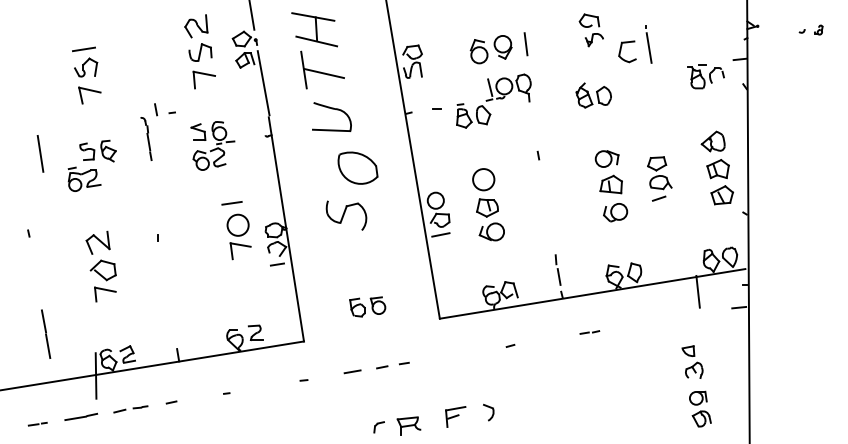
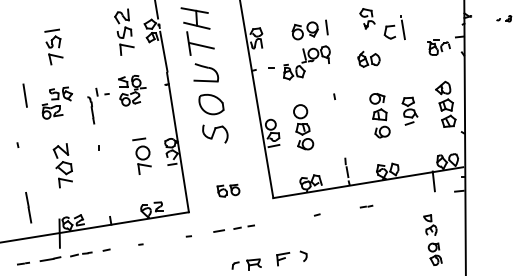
part: (158, 131) -> (98, 105), moved
part: (358, 168) -> (211, 104), moved
part: (235, 229) -> (141, 155), moved

